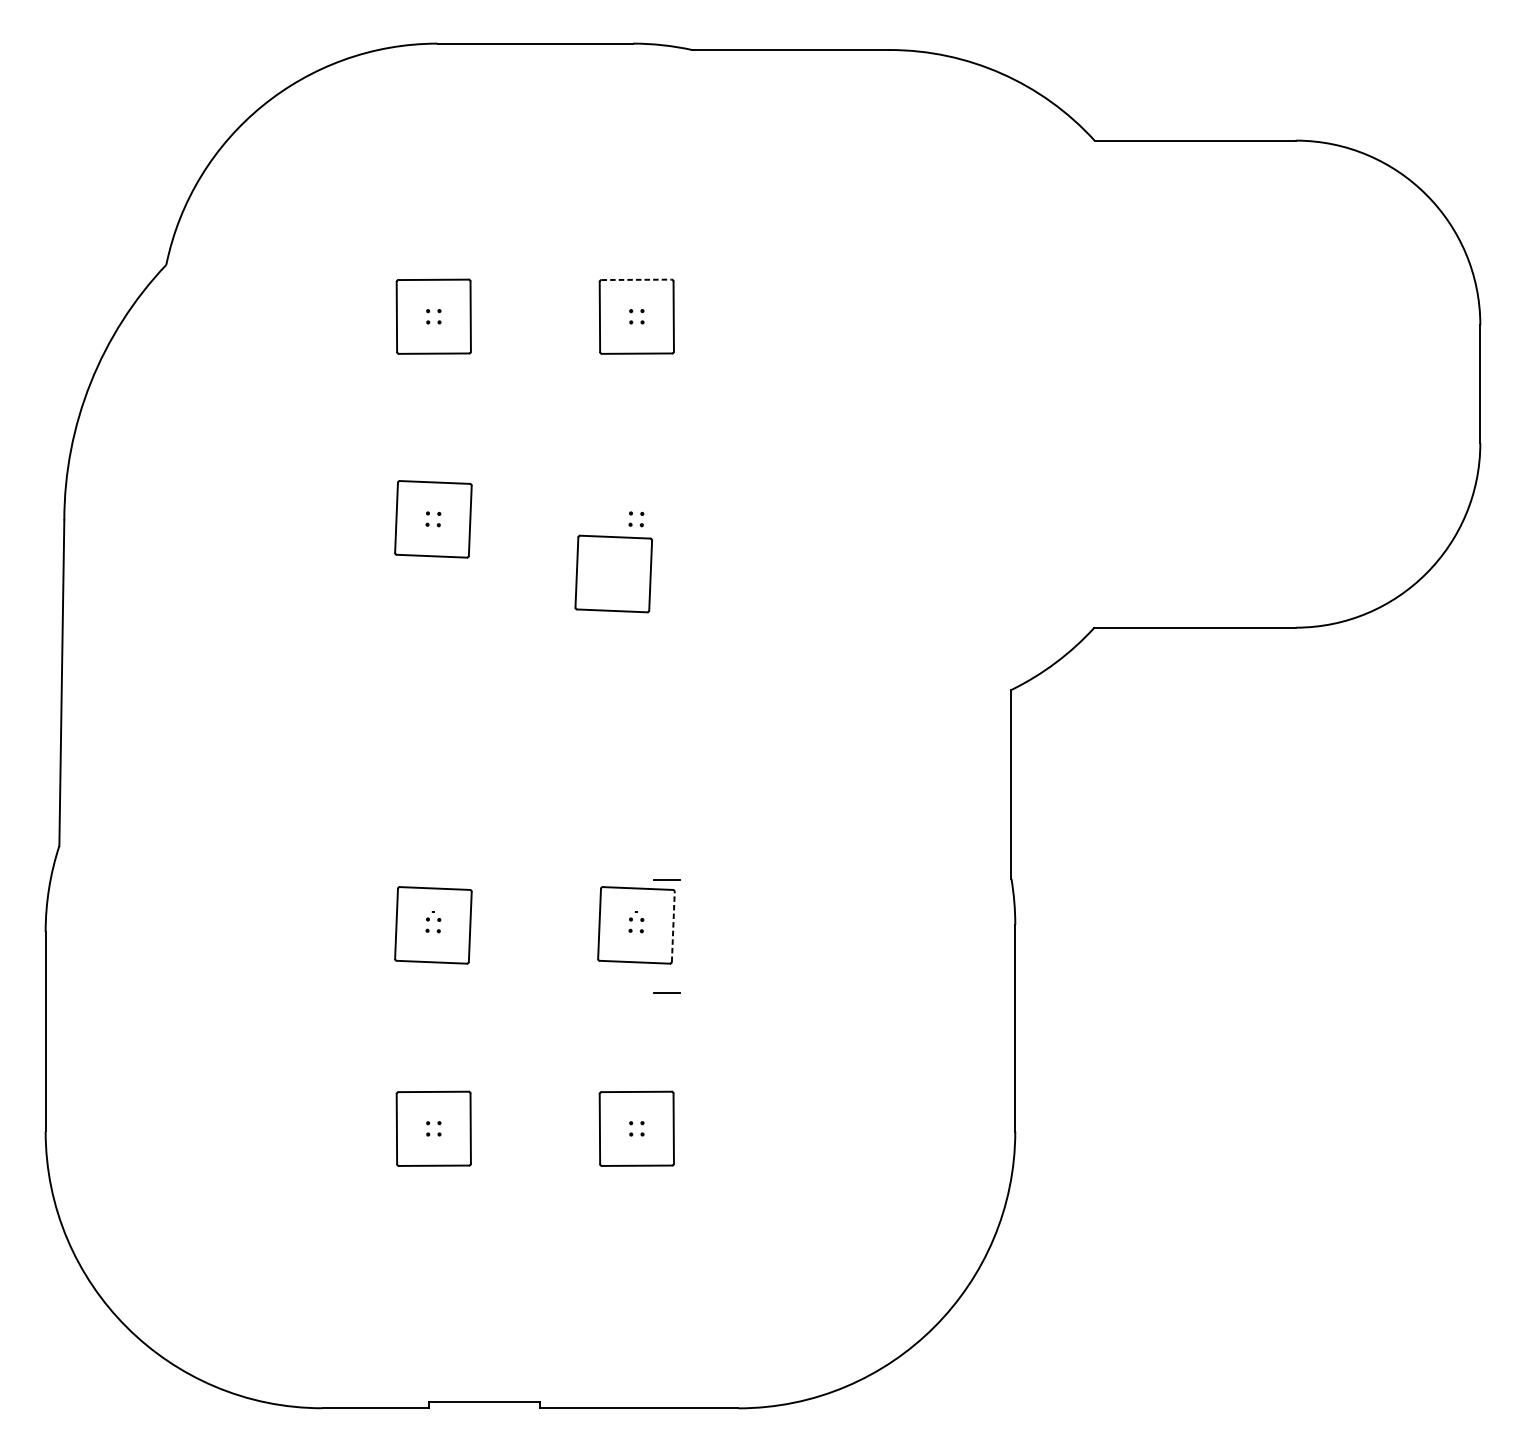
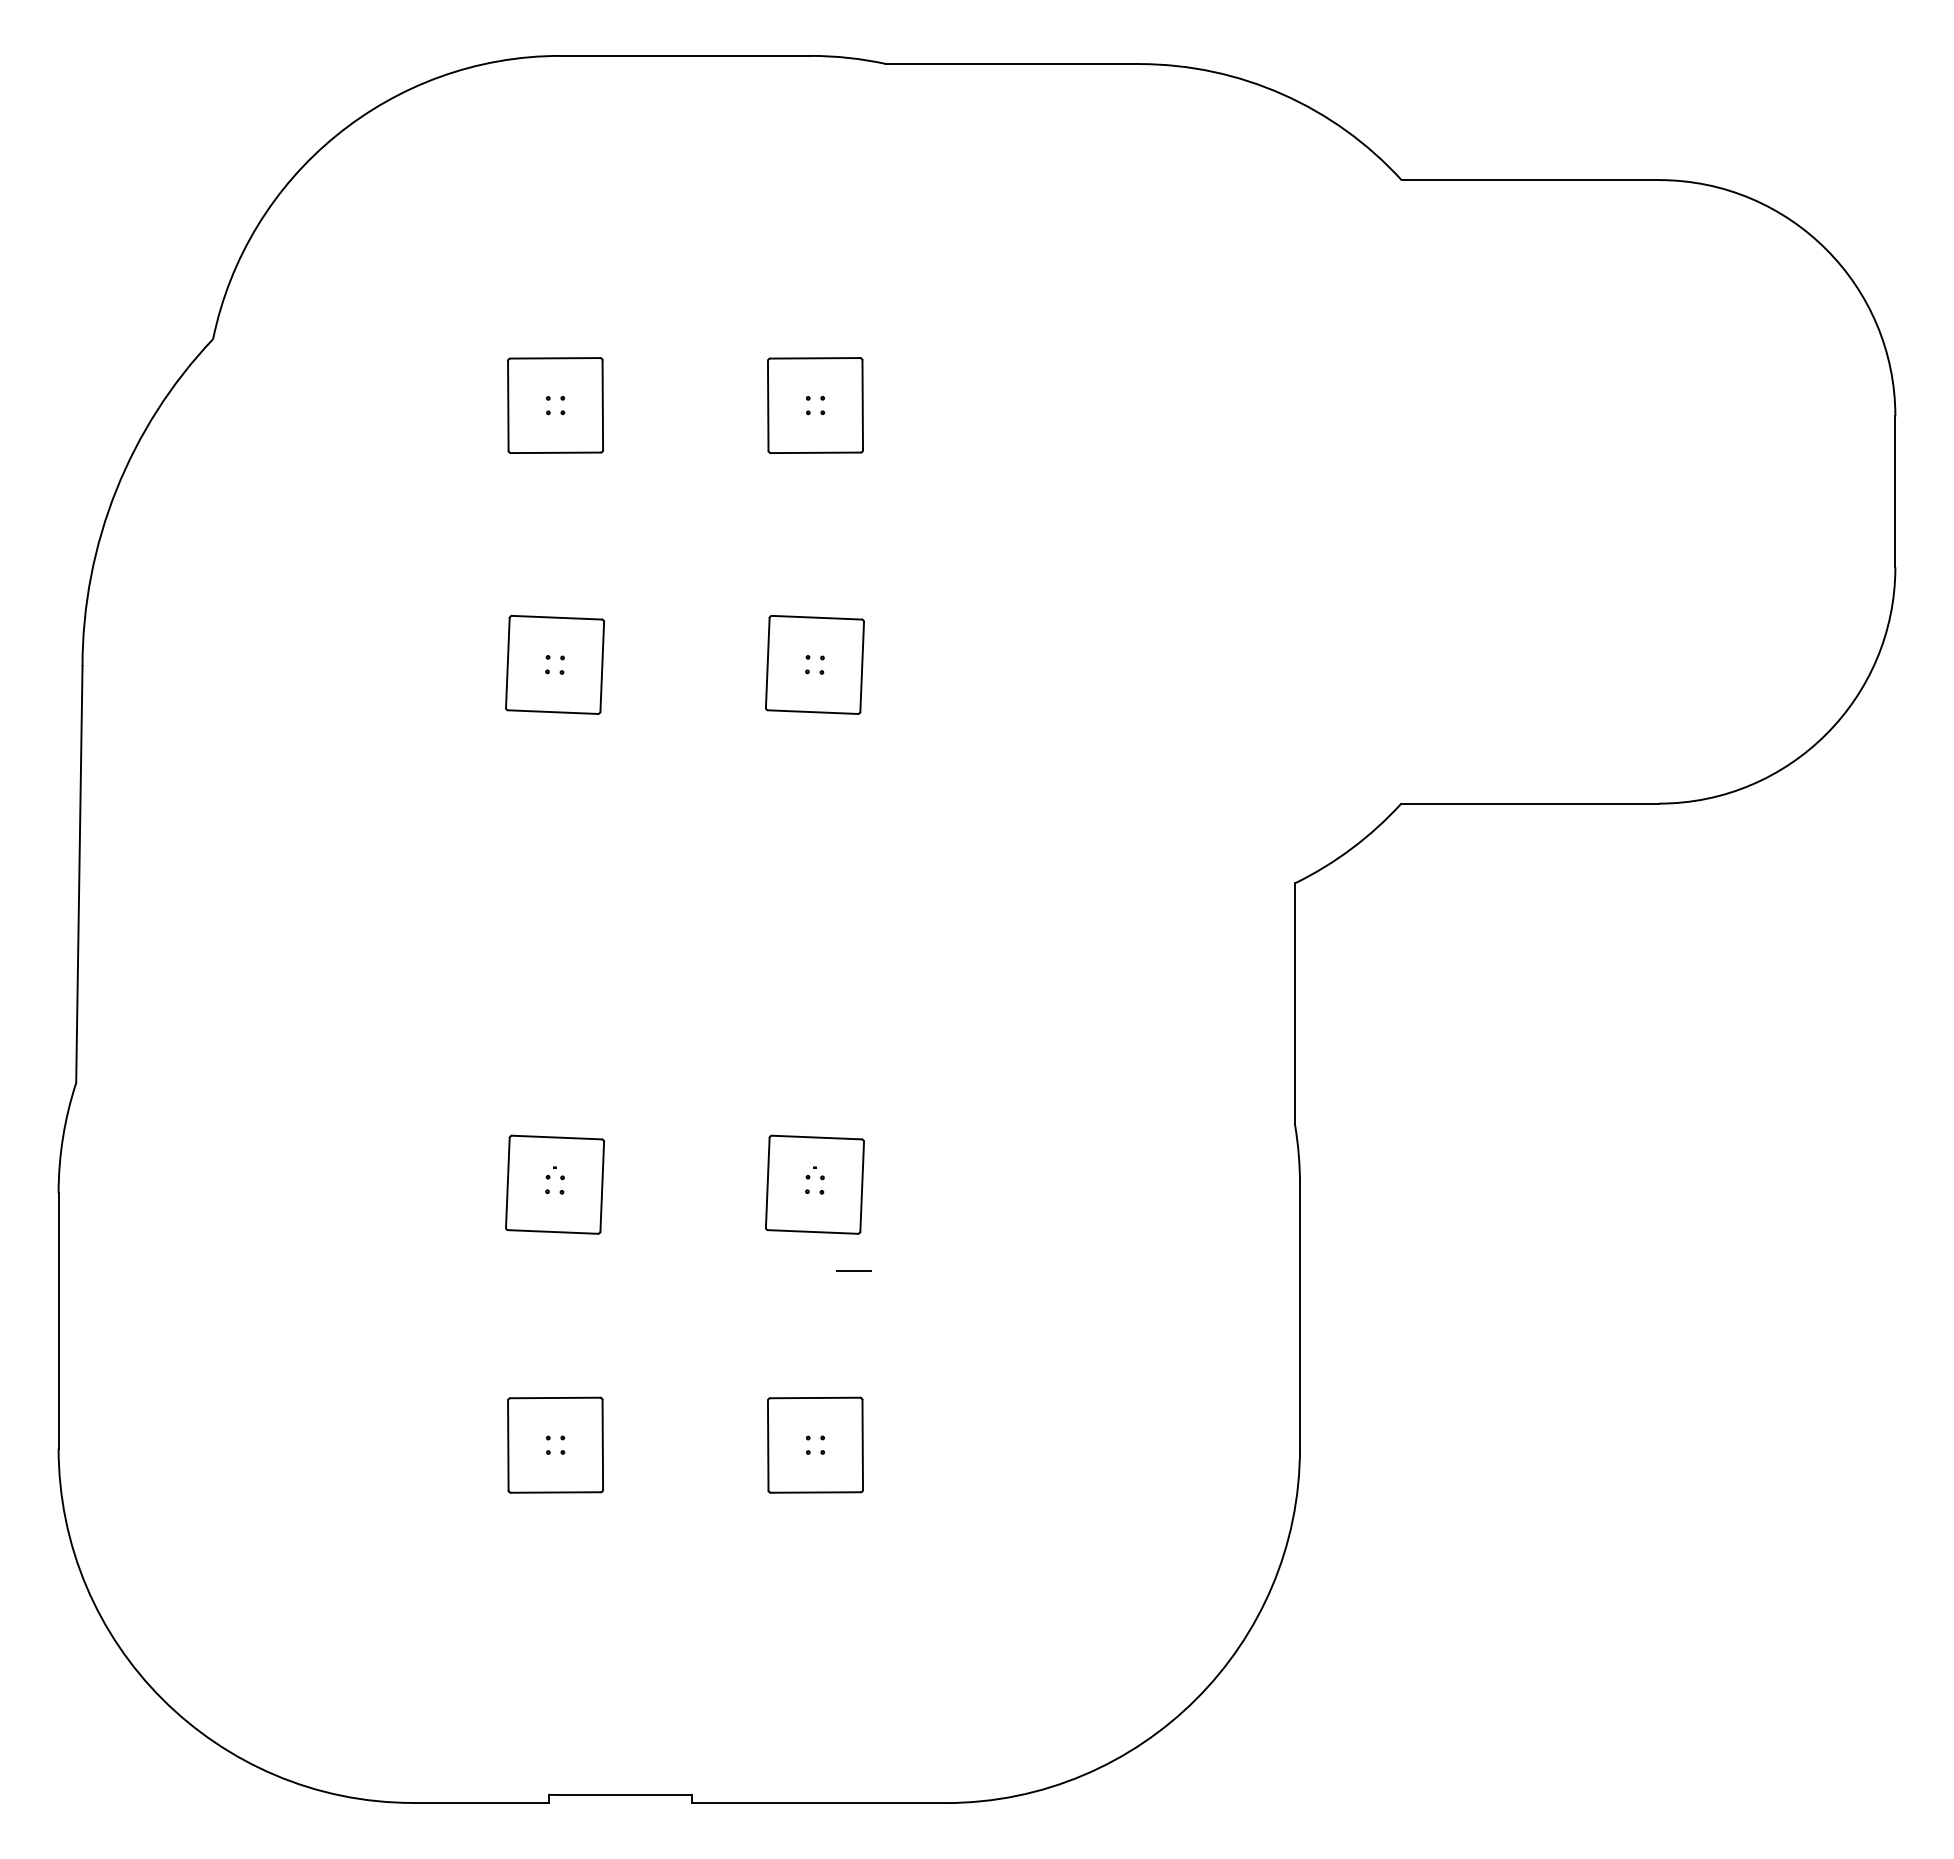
line: (636, 279) -> (815, 358), dashed -> solid
part: (613, 573) -> (814, 664), moved
line: (666, 879) -> (853, 1126), removed
line: (673, 926) -> (862, 1186), dashed -> solid

